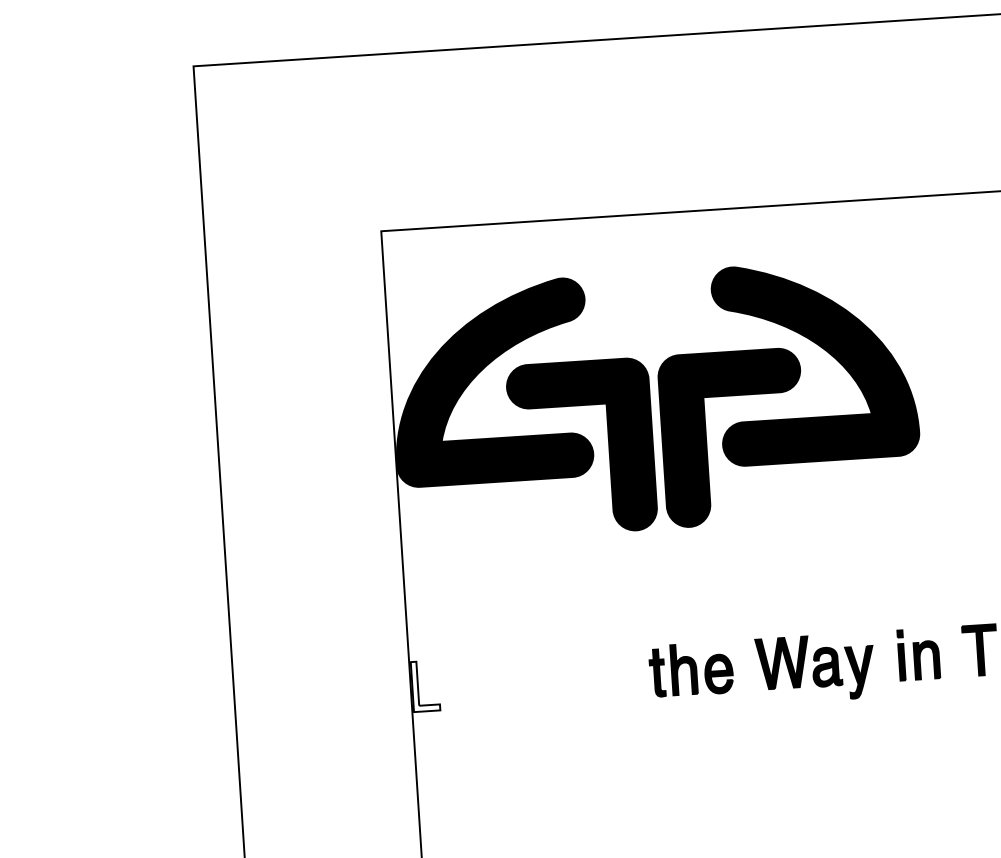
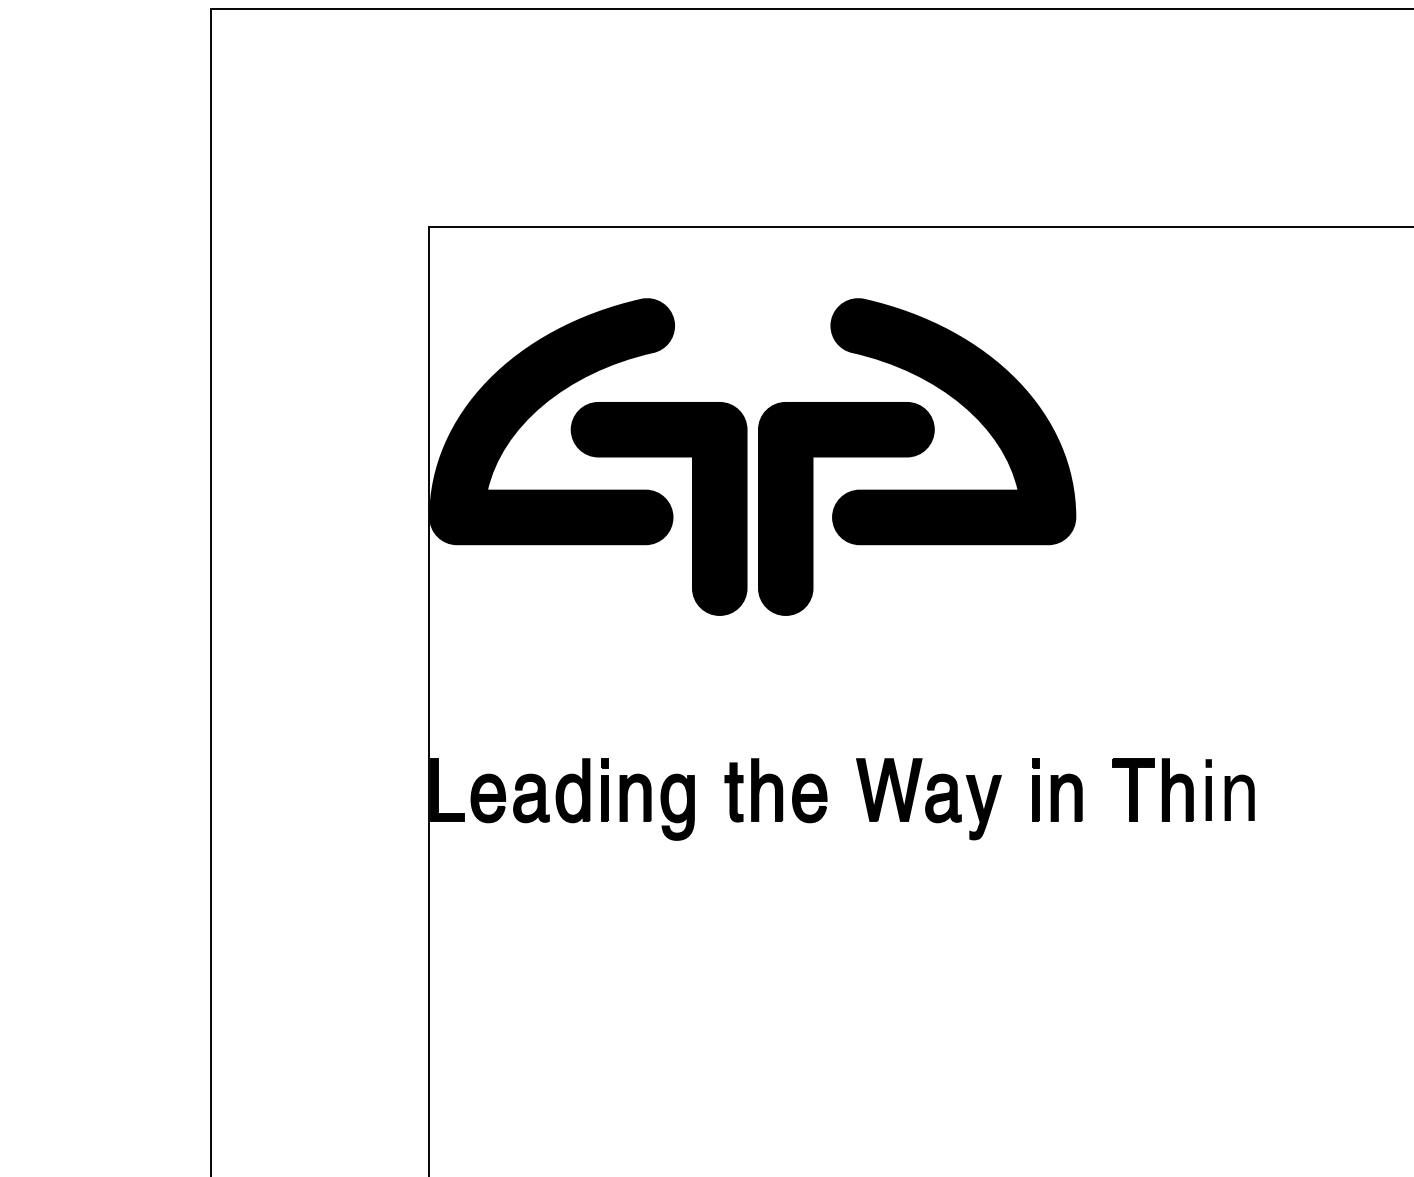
fill: (425, 685) -> (447, 789), added
part: (535, 686) -> (582, 799), added

